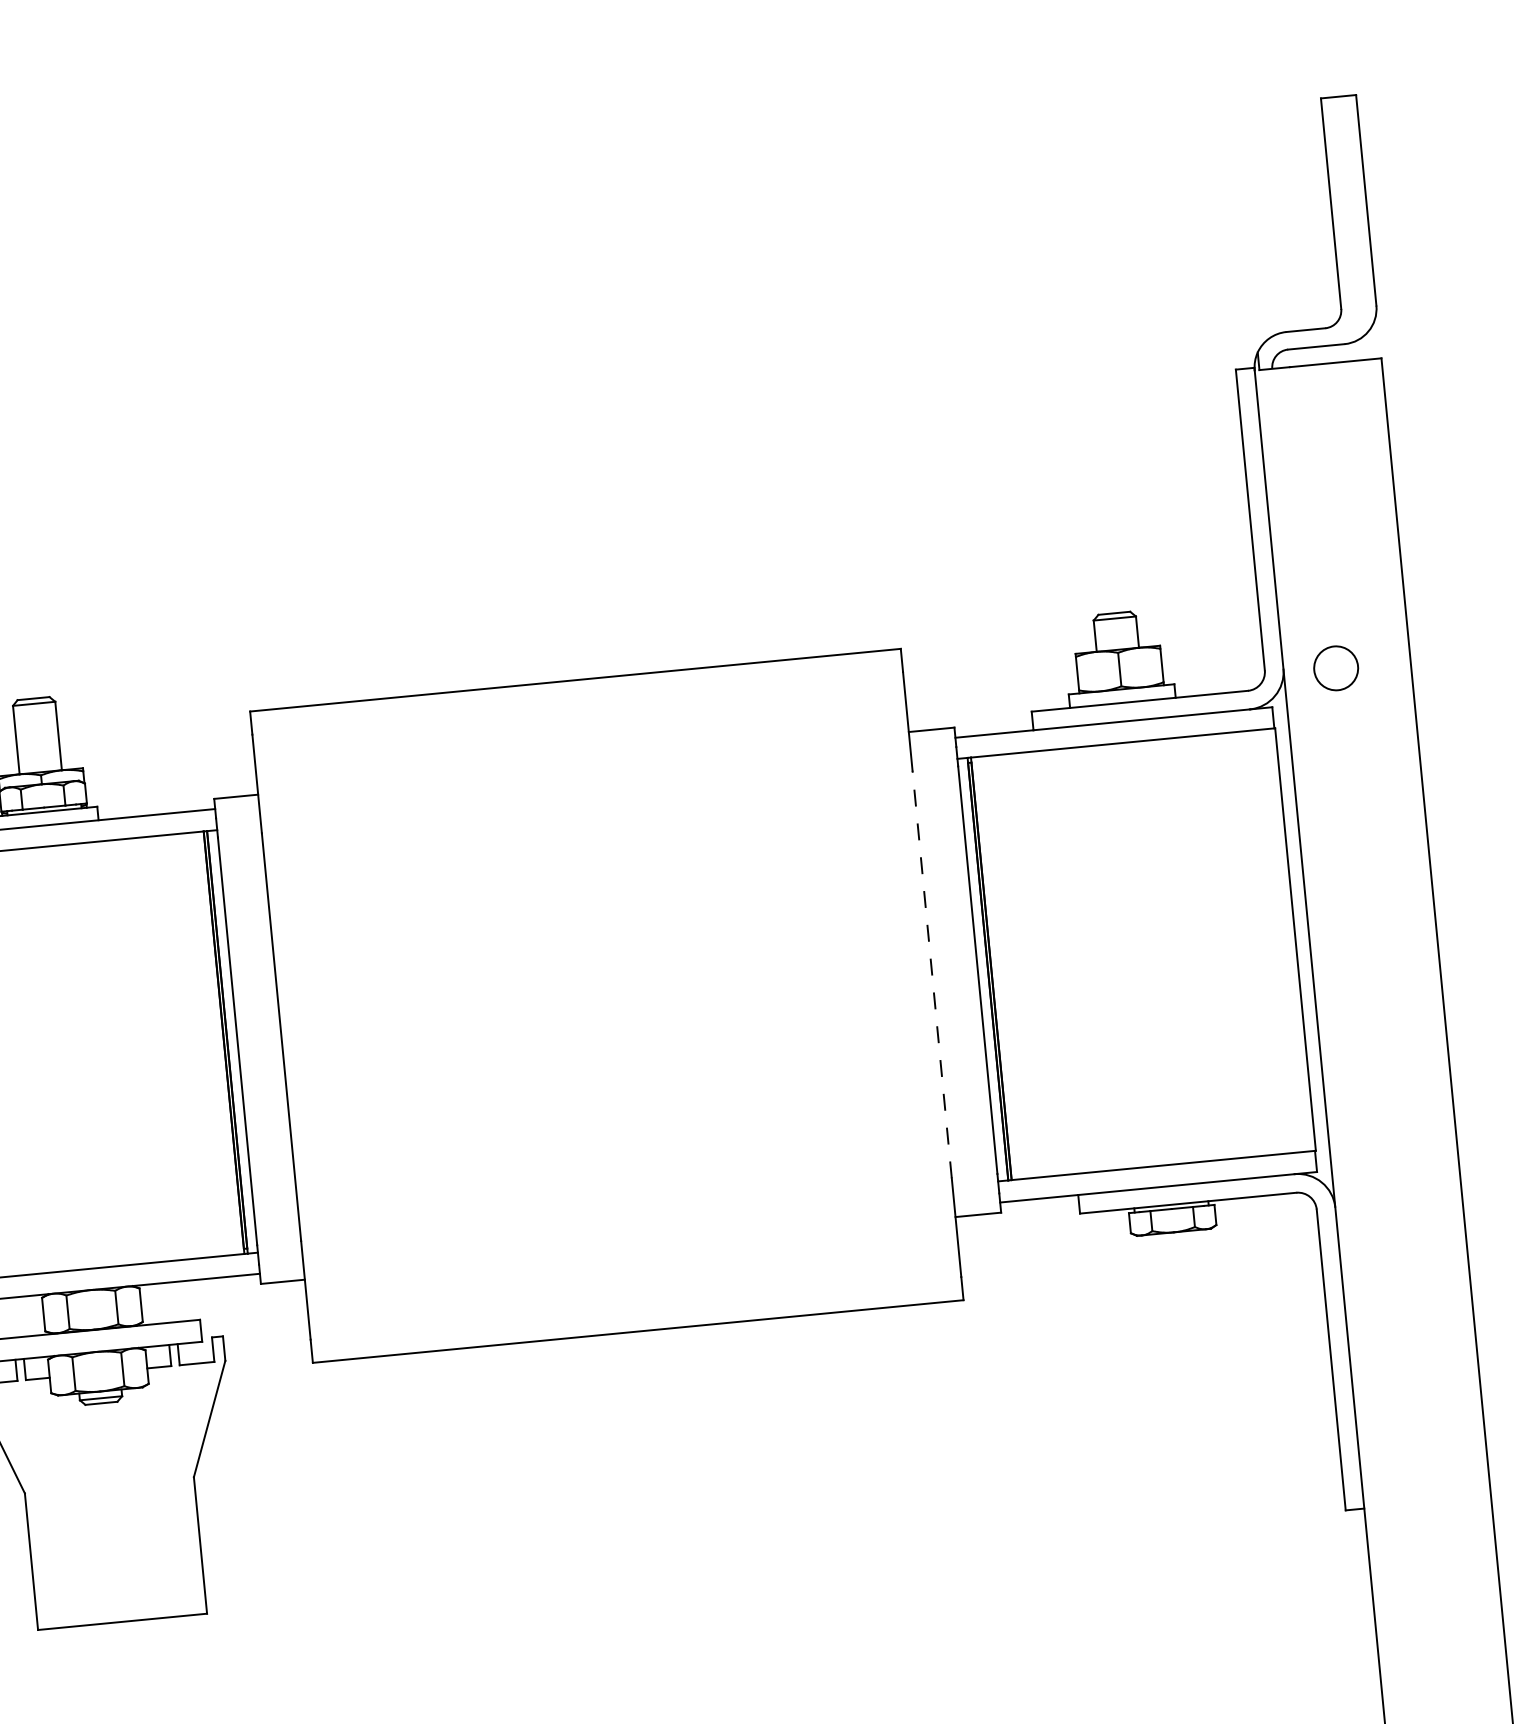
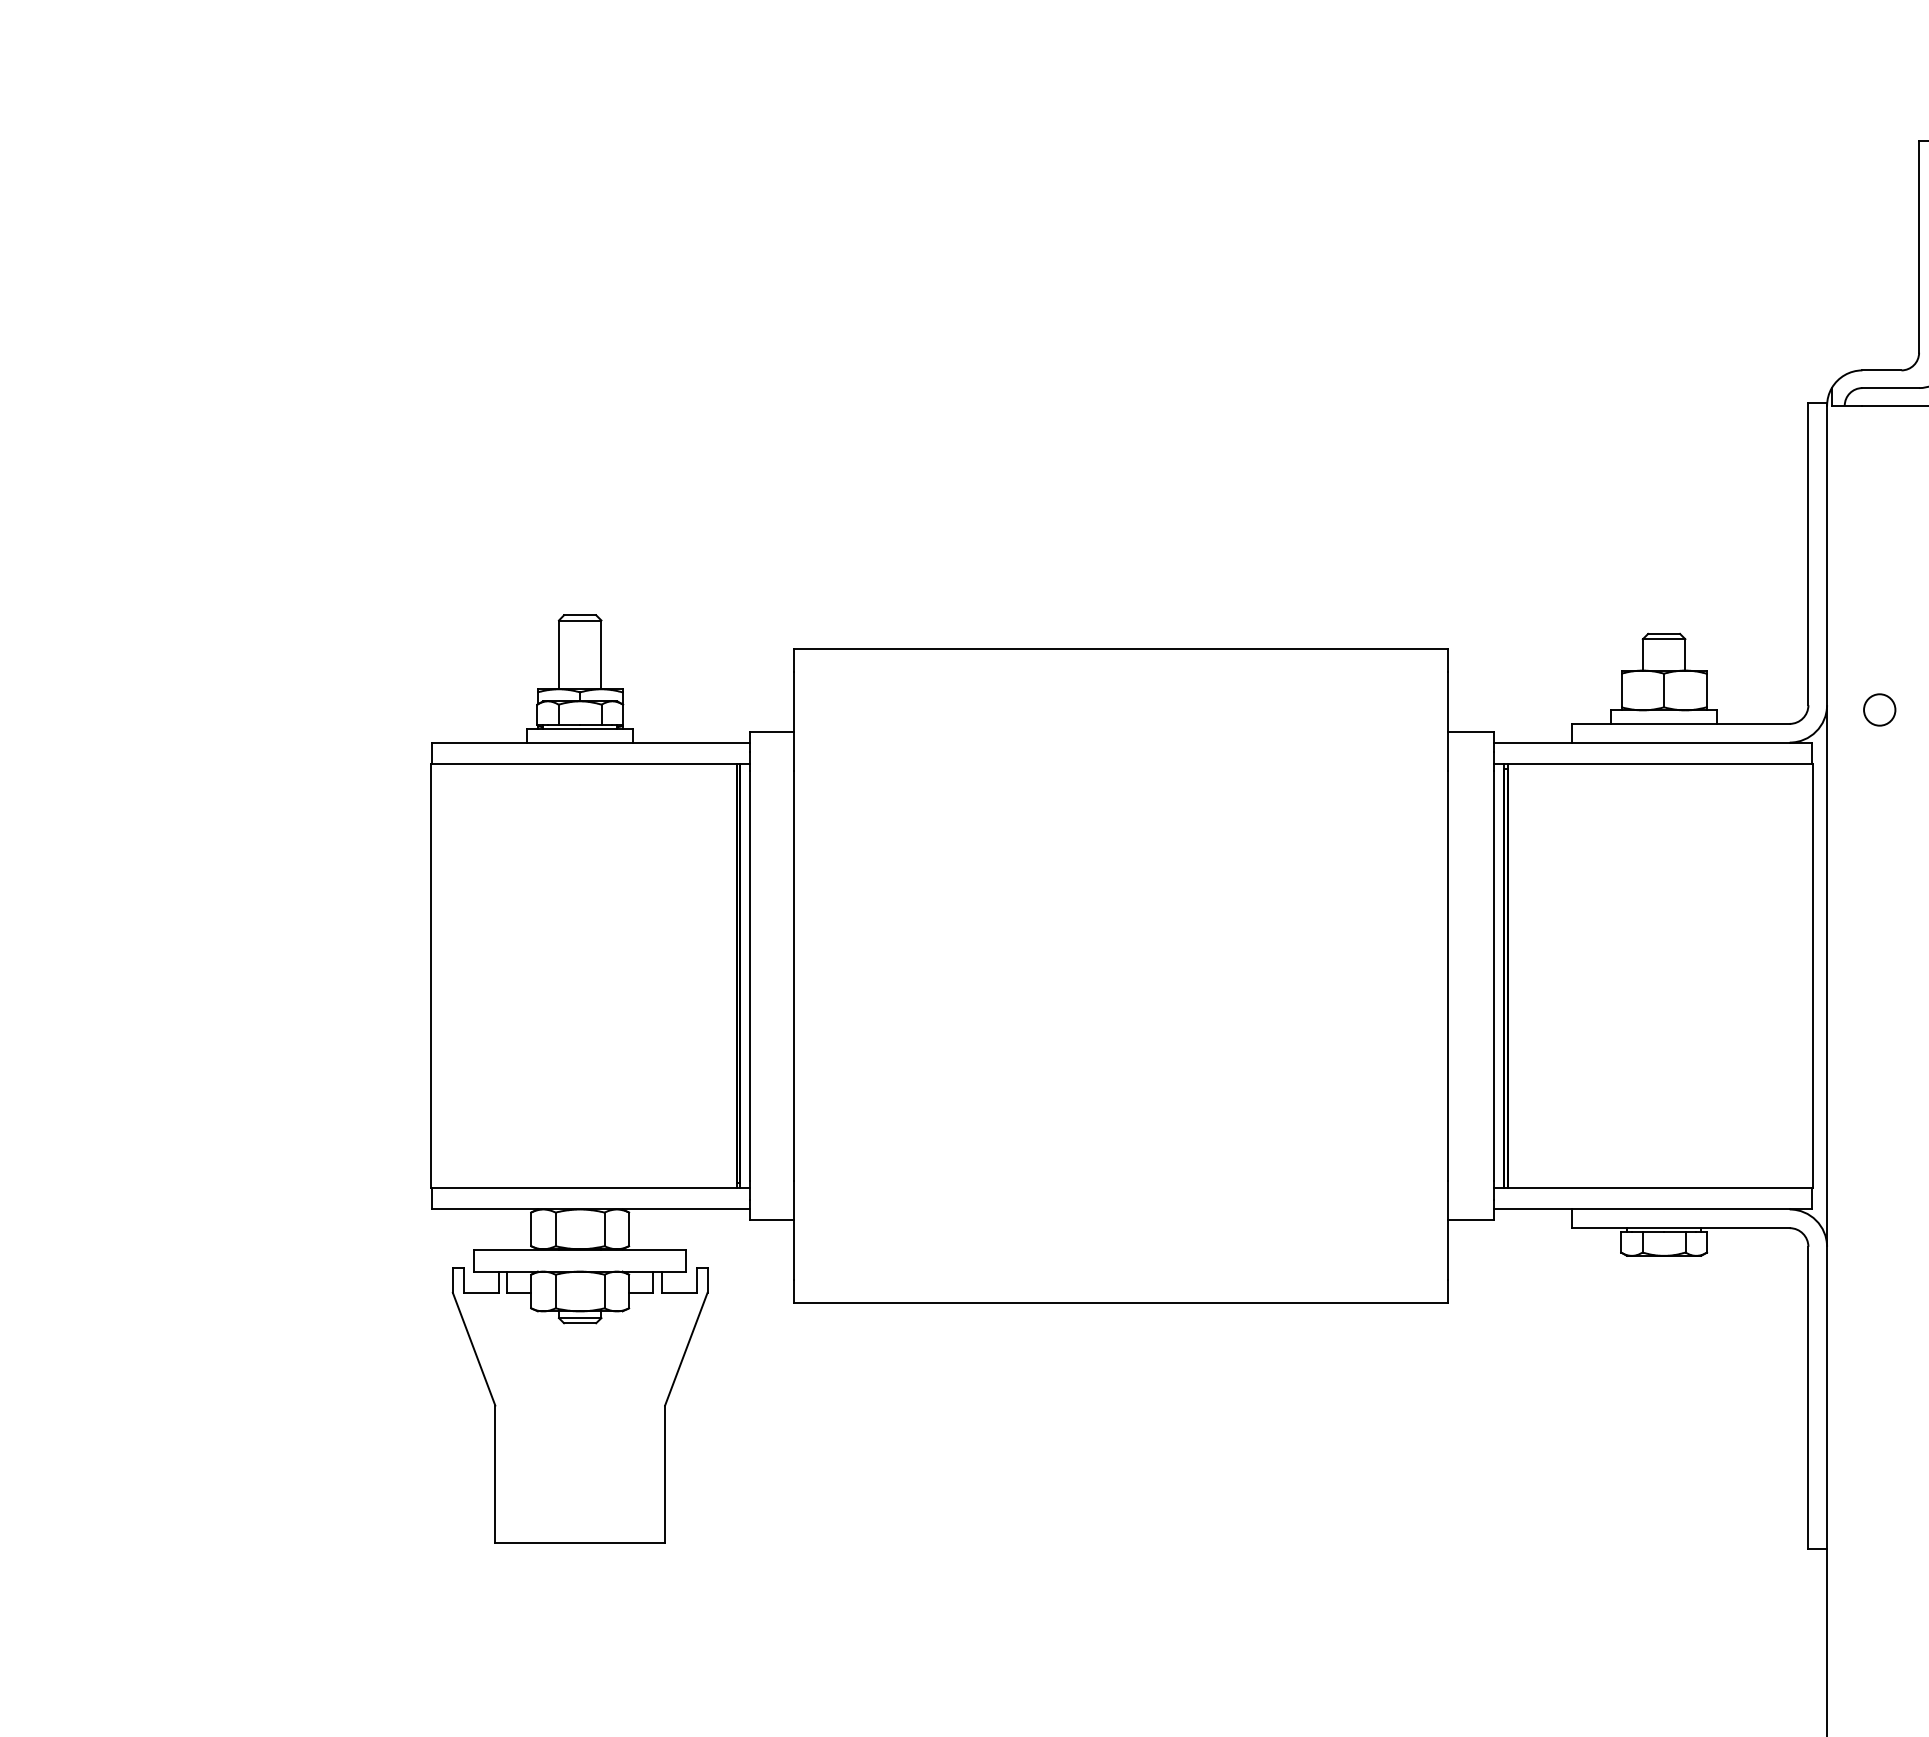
circle: (1336, 667) -> (1879, 709), size x0.71
line: (932, 974) -> (1448, 976), dashed -> solid

